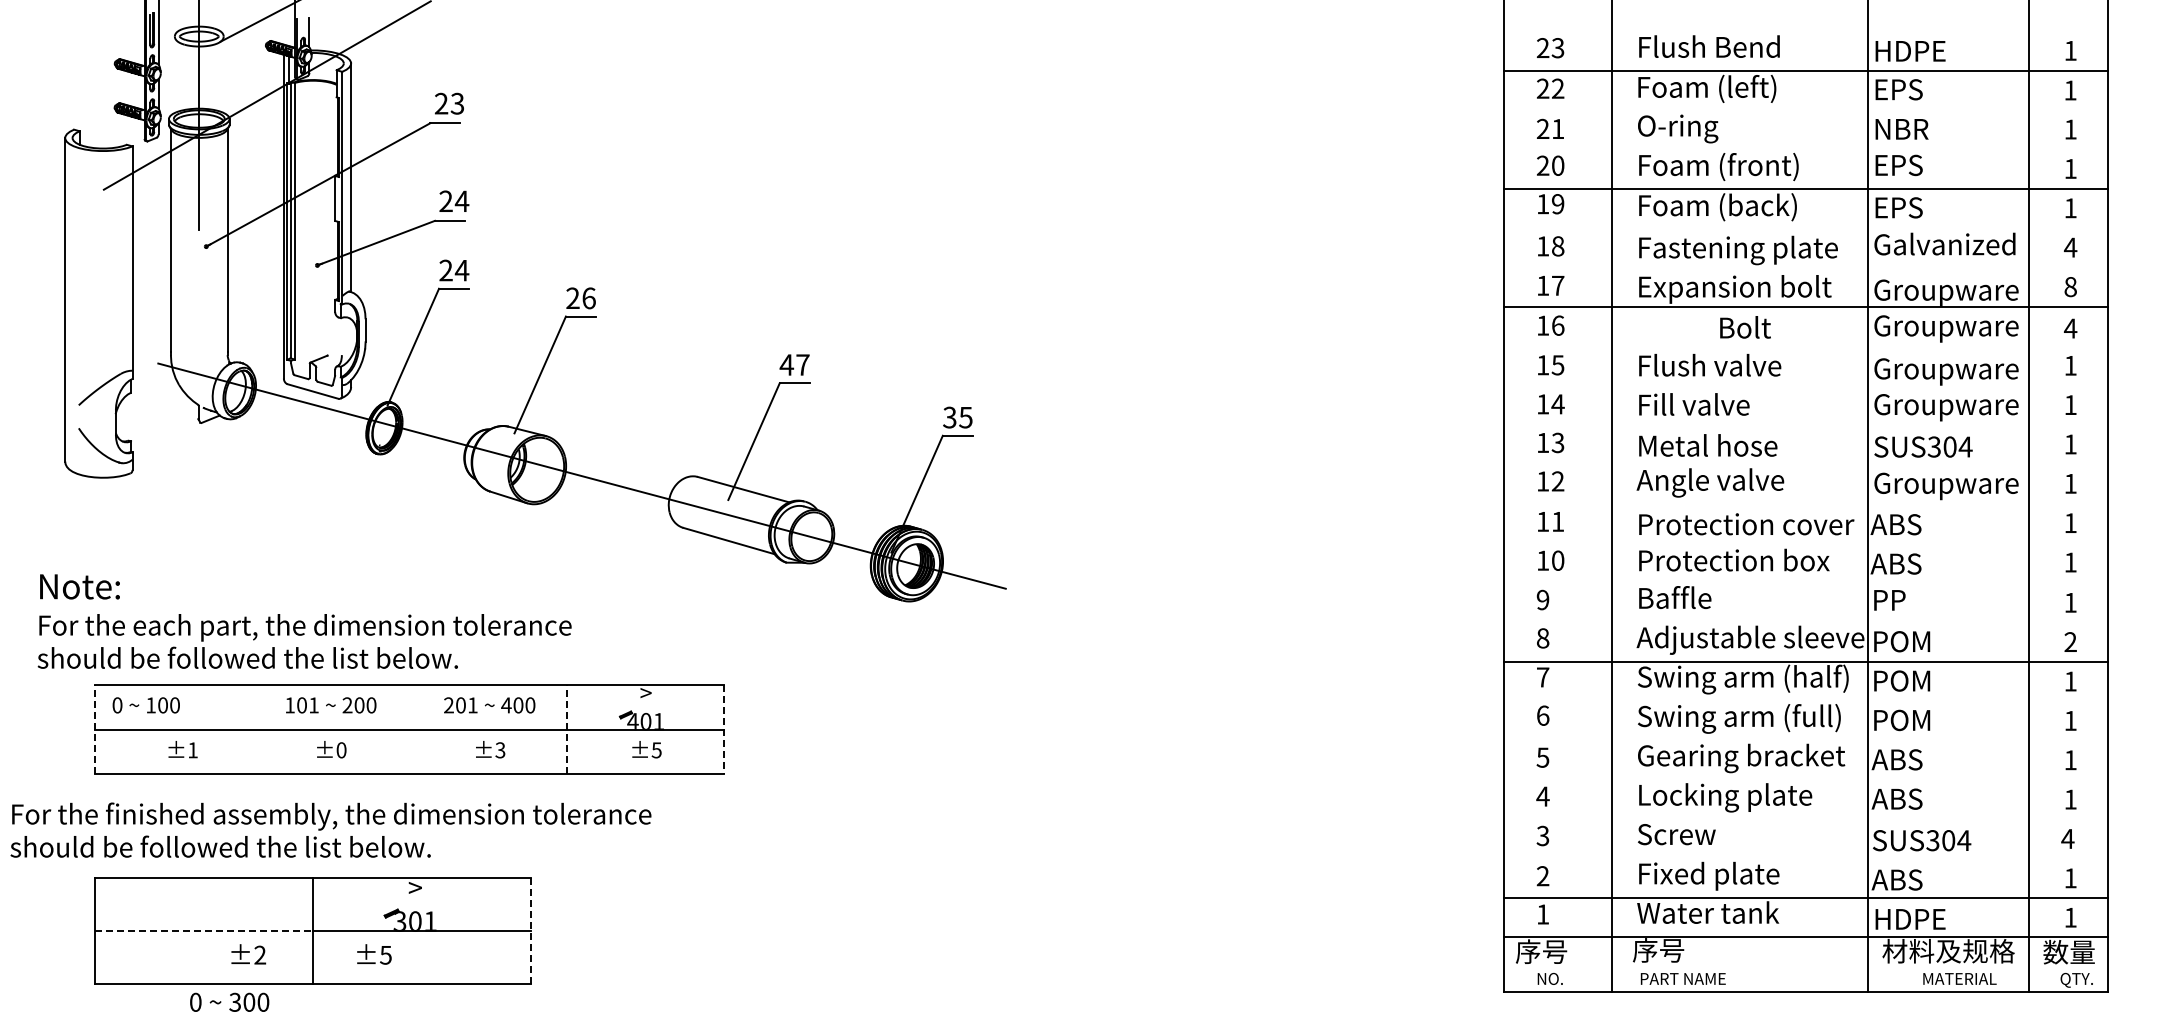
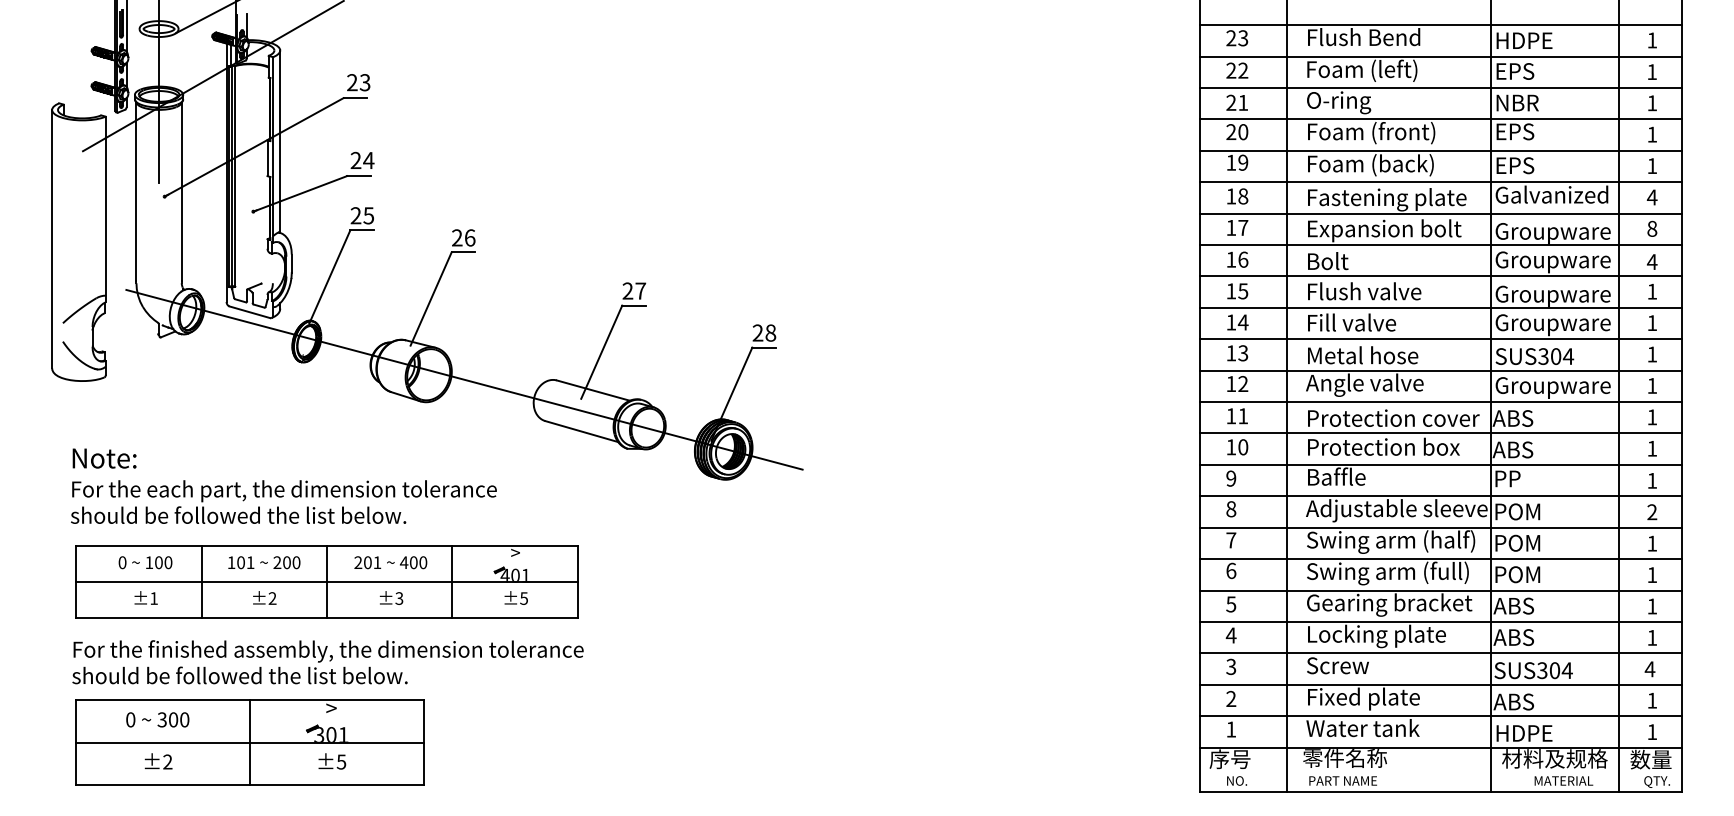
line: (1805, 31) -> (1440, 25), added
line: (1805, 110) -> (1440, 88), added
line: (1805, 149) -> (1440, 119), added
line: (1805, 228) -> (1440, 182), added
line: (1805, 267) -> (1440, 213), added
text: (461, 270) -> (368, 215), 24 -> 25
text: (1745, 327) -> (1328, 261), moved
line: (1805, 346) -> (1440, 276), added
text: (786, 364) -> (627, 290), 47 -> 27
line: (1805, 386) -> (1440, 308), added
text: (957, 417) -> (764, 332), 35 -> 28
line: (1805, 425) -> (1440, 339), added
line: (1805, 464) -> (1440, 370), added
line: (1805, 504) -> (1440, 402), added
line: (1805, 543) -> (1440, 433), added
line: (1805, 582) -> (1440, 464), added
text: (304, 621) -> (283, 486), moved
line: (1805, 622) -> (1440, 496), added
line: (1805, 700) -> (1440, 558), added
text: (145, 705) -> (144, 562), moved
line: (95, 729) -> (76, 581), dashed -> solid
line: (252, 729) -> (201, 581), added
line: (409, 729) -> (326, 581), added
line: (566, 729) -> (452, 581), dashed -> solid
line: (724, 729) -> (578, 581), dashed -> solid
line: (1805, 740) -> (1440, 590), added
text: (341, 750) -> (272, 598), ±0 -> ±2
line: (1805, 779) -> (1440, 621), added
line: (1805, 818) -> (1440, 652), added
text: (330, 829) -> (327, 661), moved
line: (1805, 858) -> (1440, 684), added
line: (204, 930) -> (163, 742), dashed -> solid
line: (530, 930) -> (423, 742), dashed -> solid
text: (1685, 950) -> (1344, 758), 序号 -> 零件名称
text: (248, 954) -> (158, 761), moved
text: (374, 954) -> (332, 761), moved
text: (229, 1001) -> (157, 719), moved

